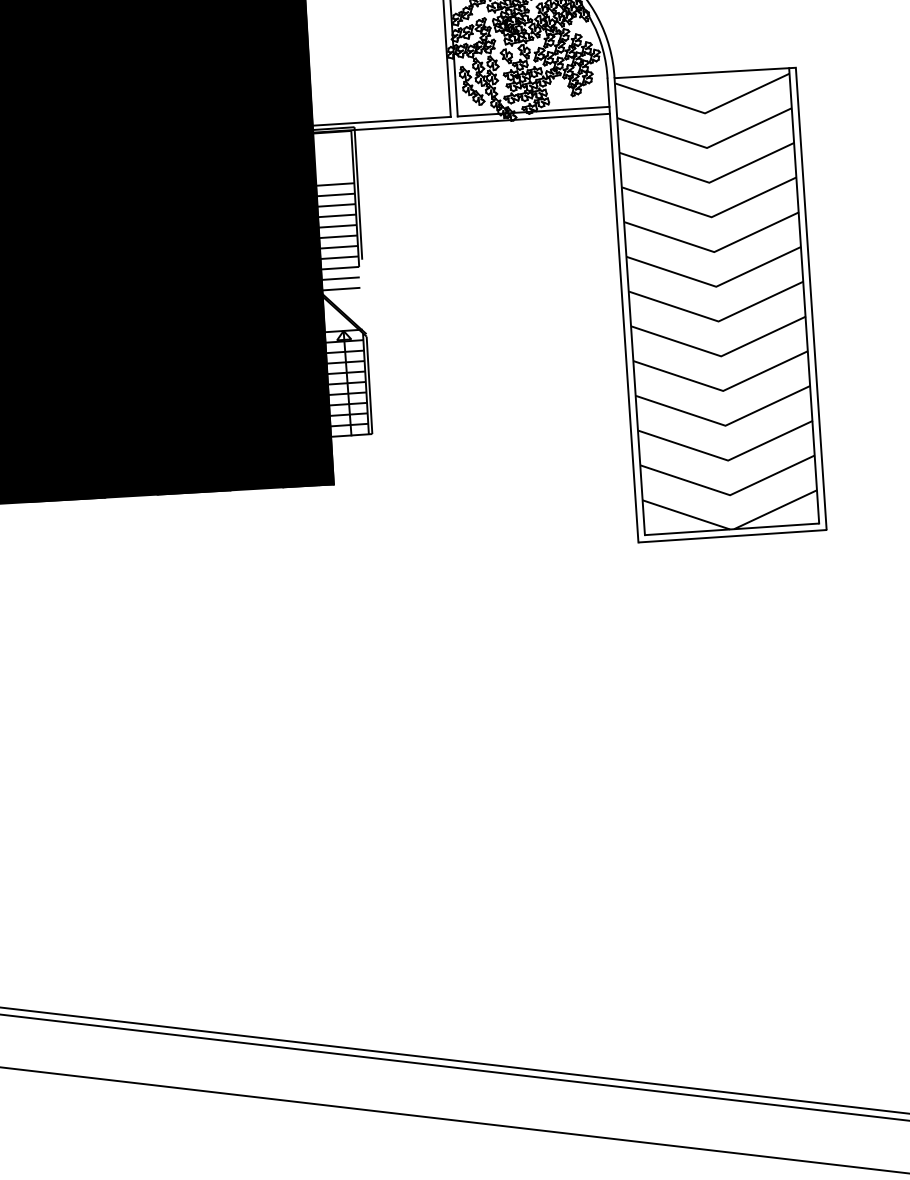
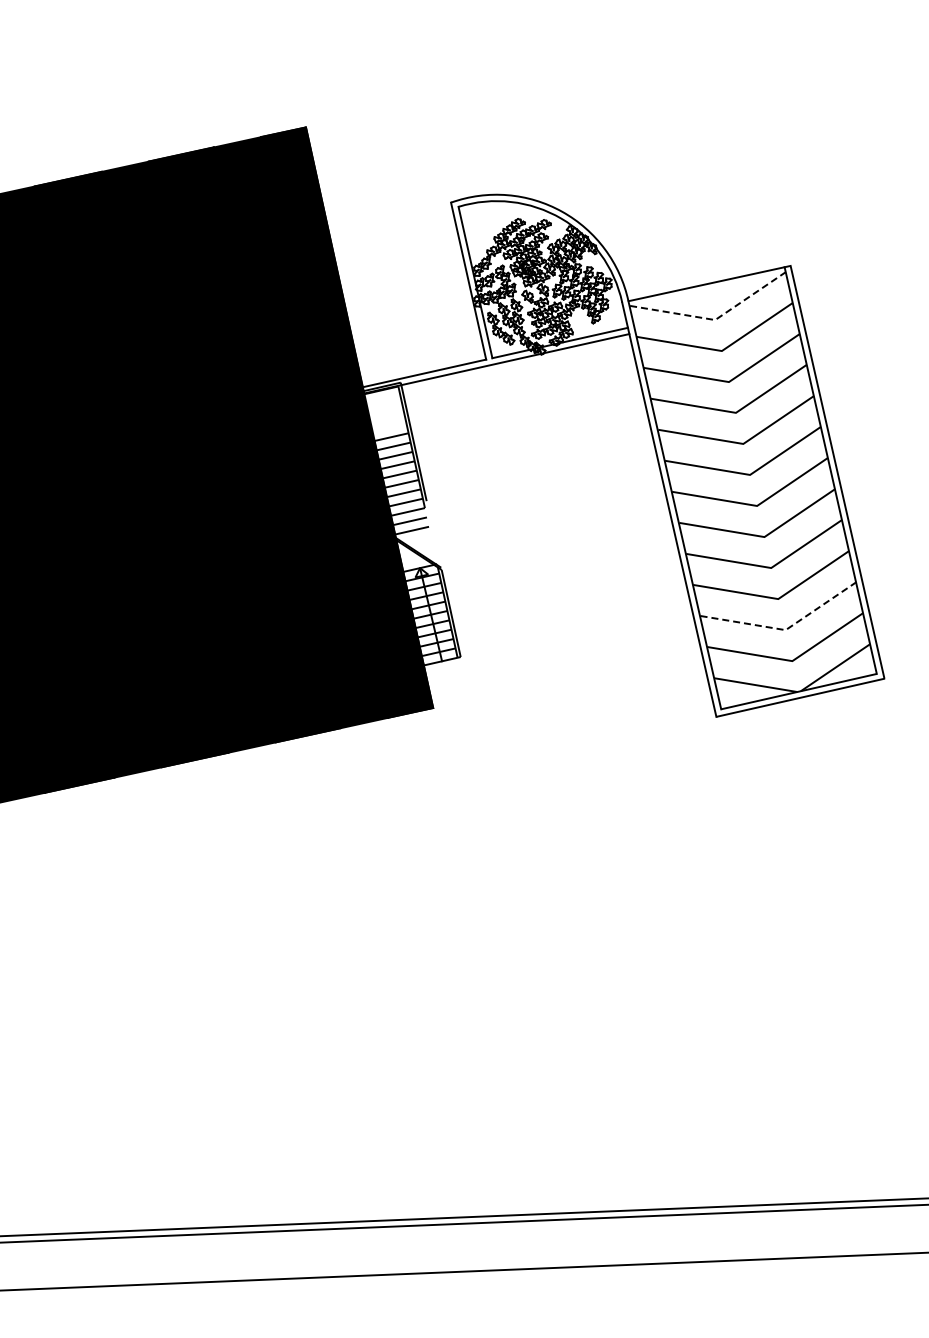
line: (705, 113) -> (715, 320), solid -> dashed
line: (727, 460) -> (785, 630), solid -> dashed

